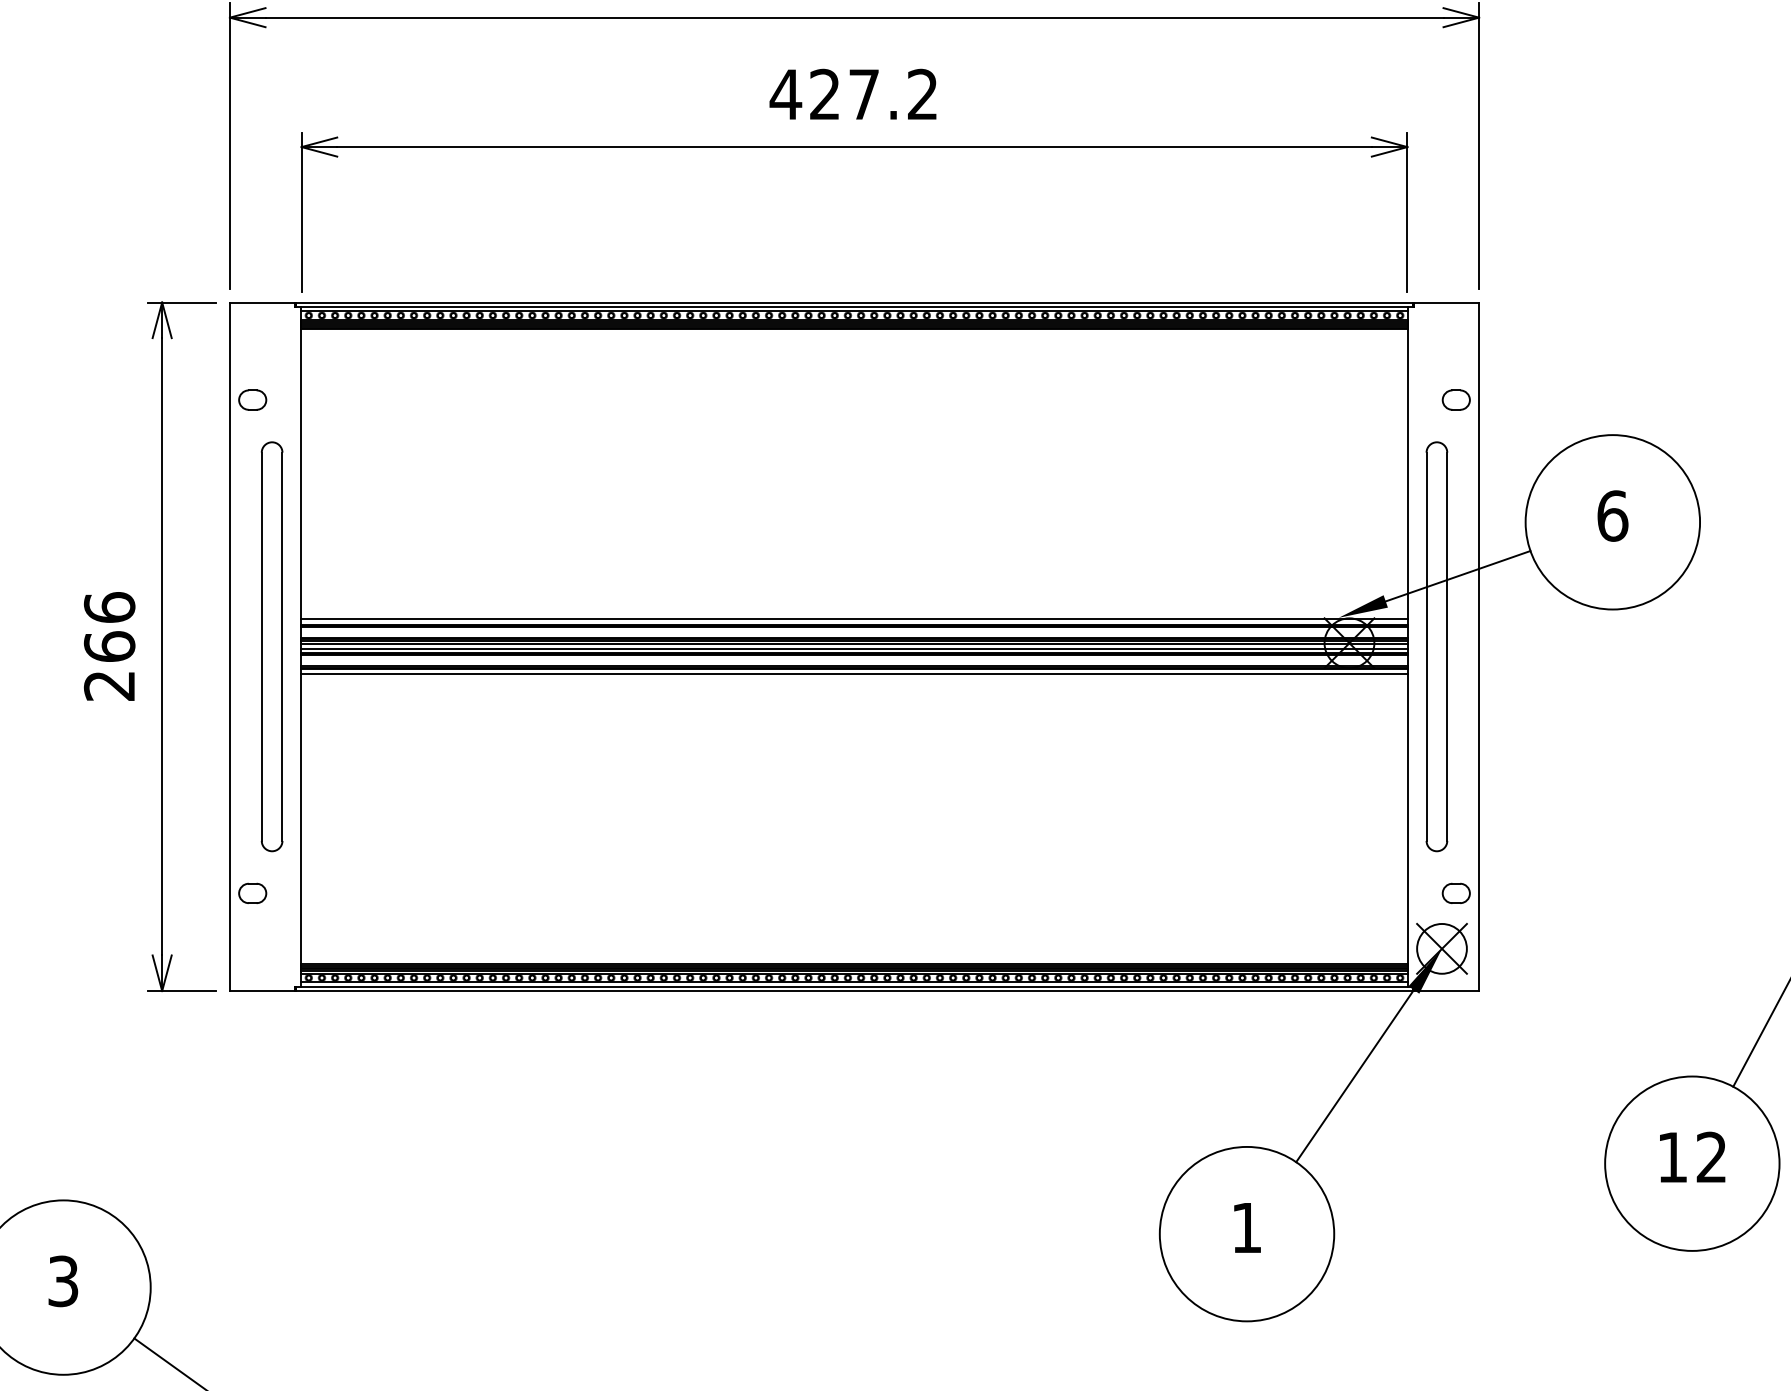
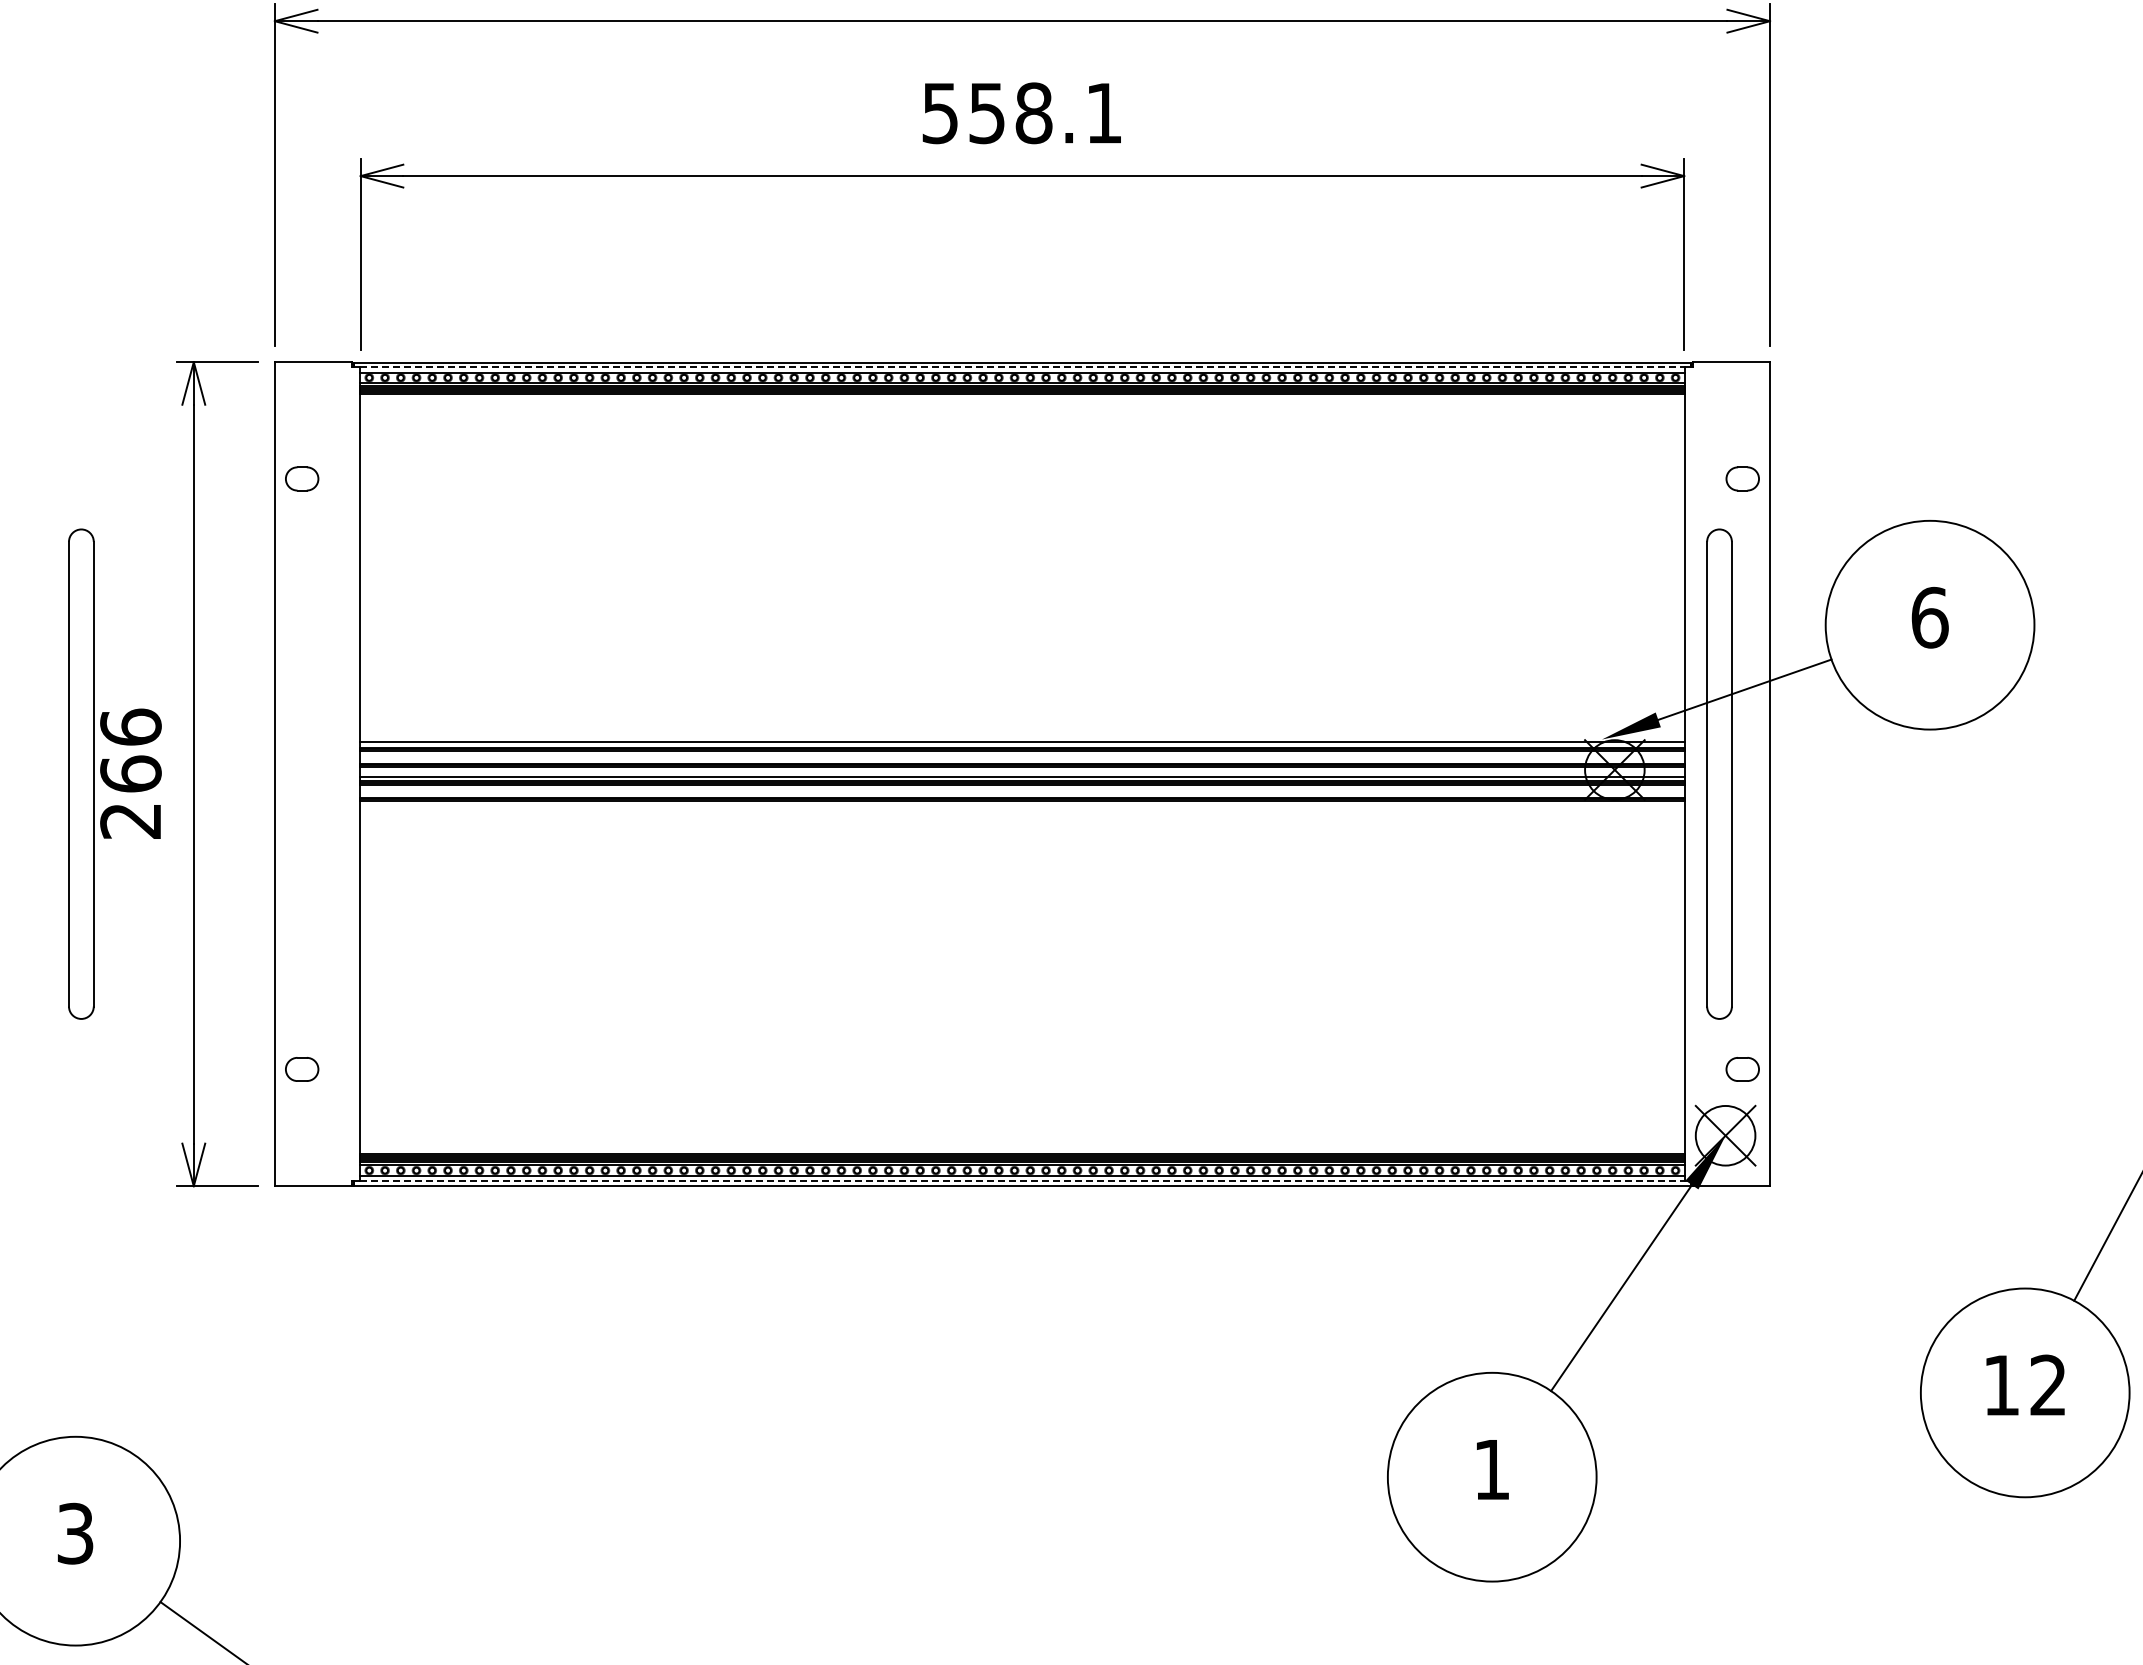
text: (852, 94) -> (1020, 113), 427.2 -> 558.1
line: (854, 306) -> (1022, 367), solid -> dashed
line: (854, 644) -> (1022, 771), removed
part: (272, 646) -> (81, 773), moved
line: (854, 673) -> (1022, 806), removed
line: (854, 987) -> (1022, 1181), solid -> dashed

